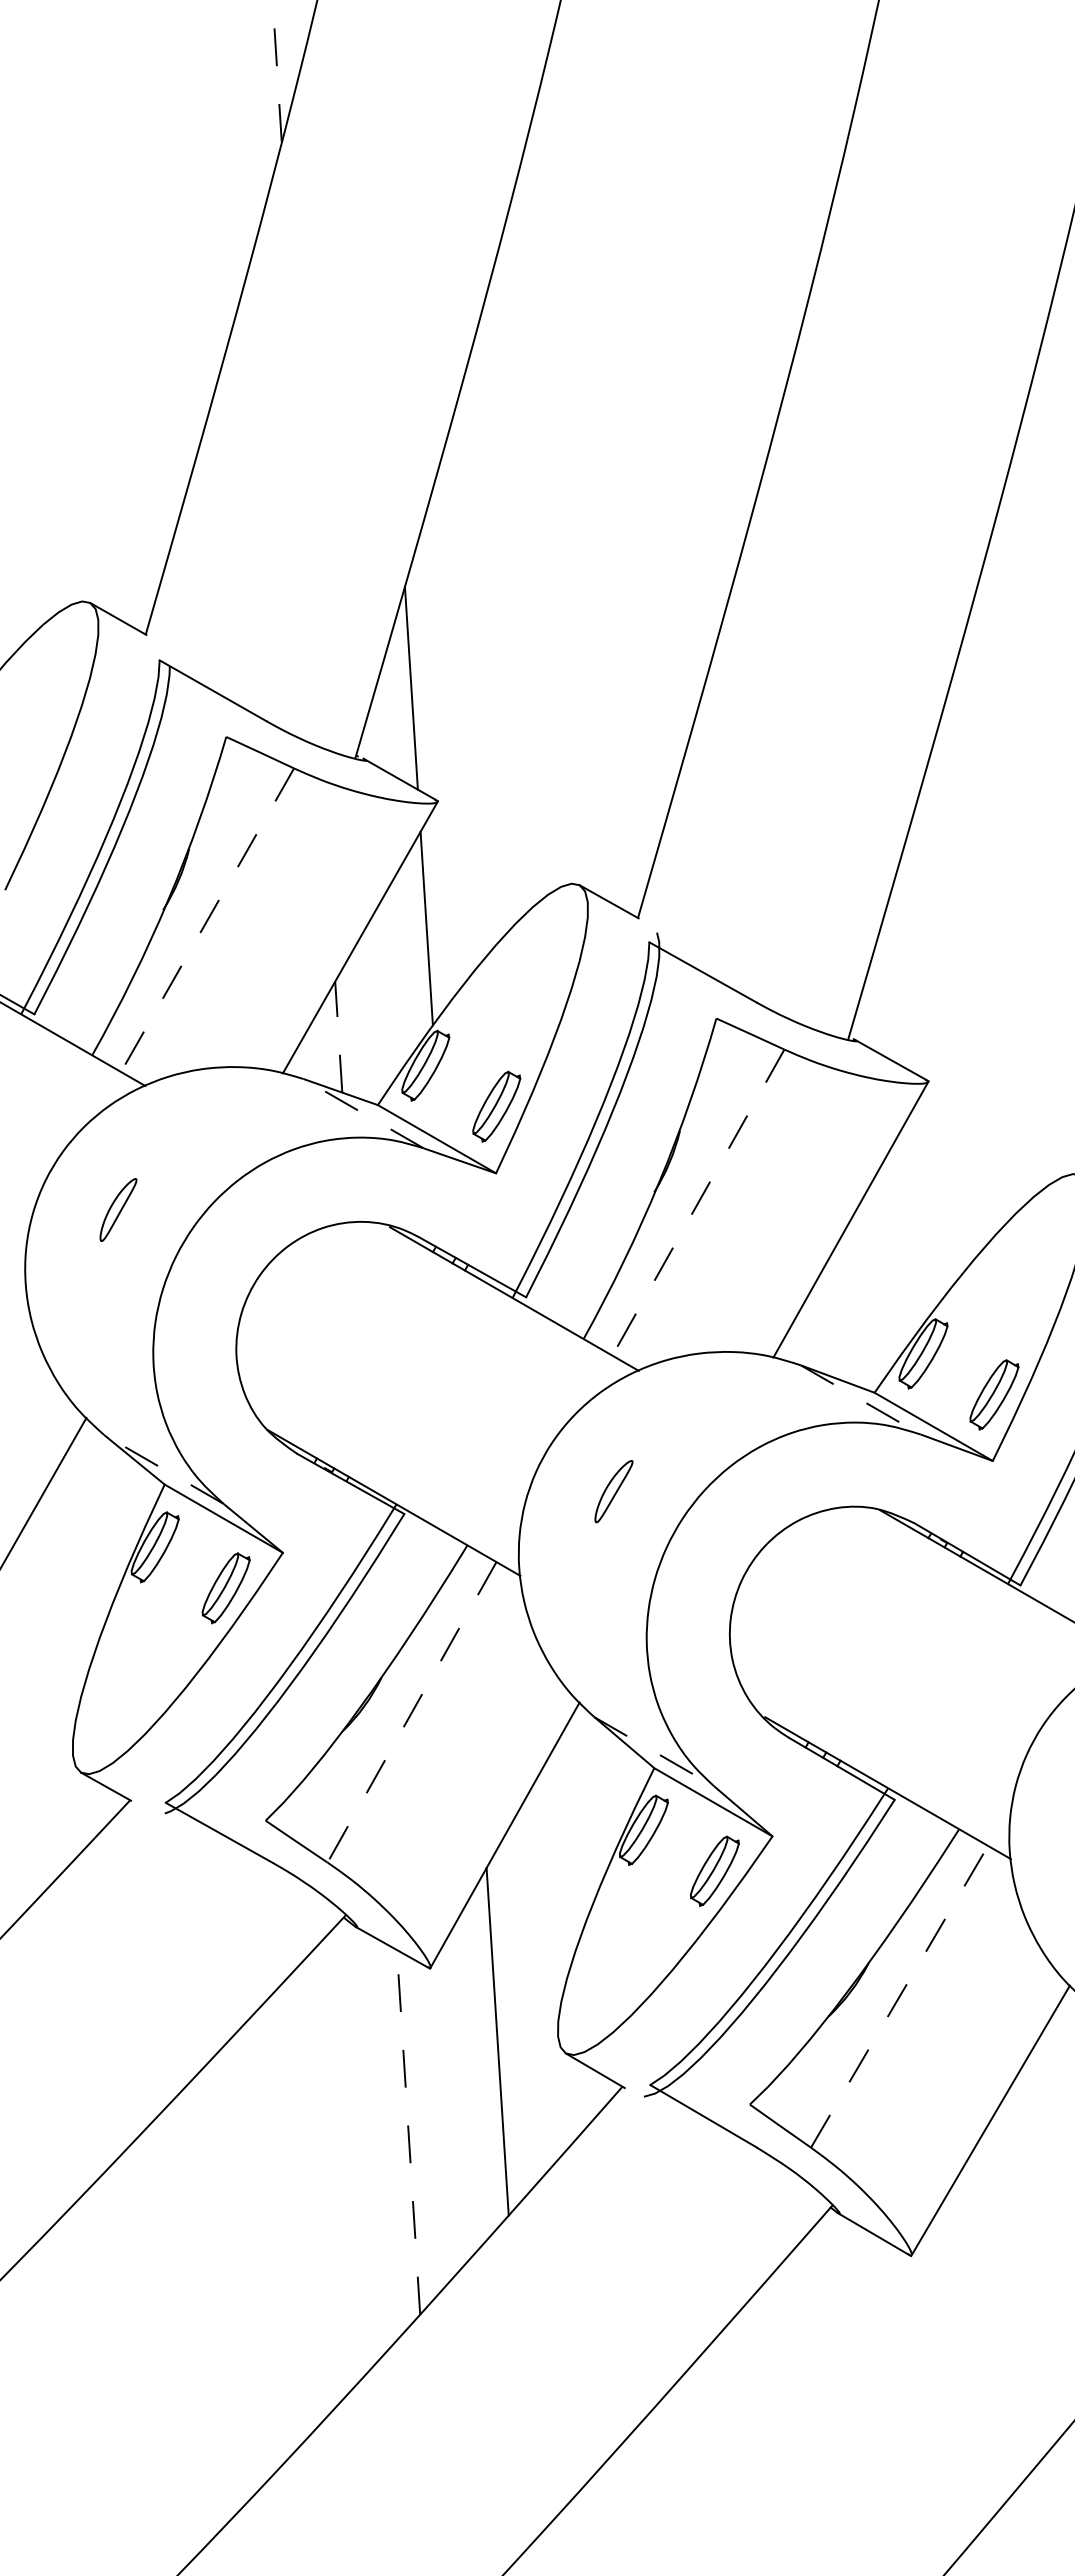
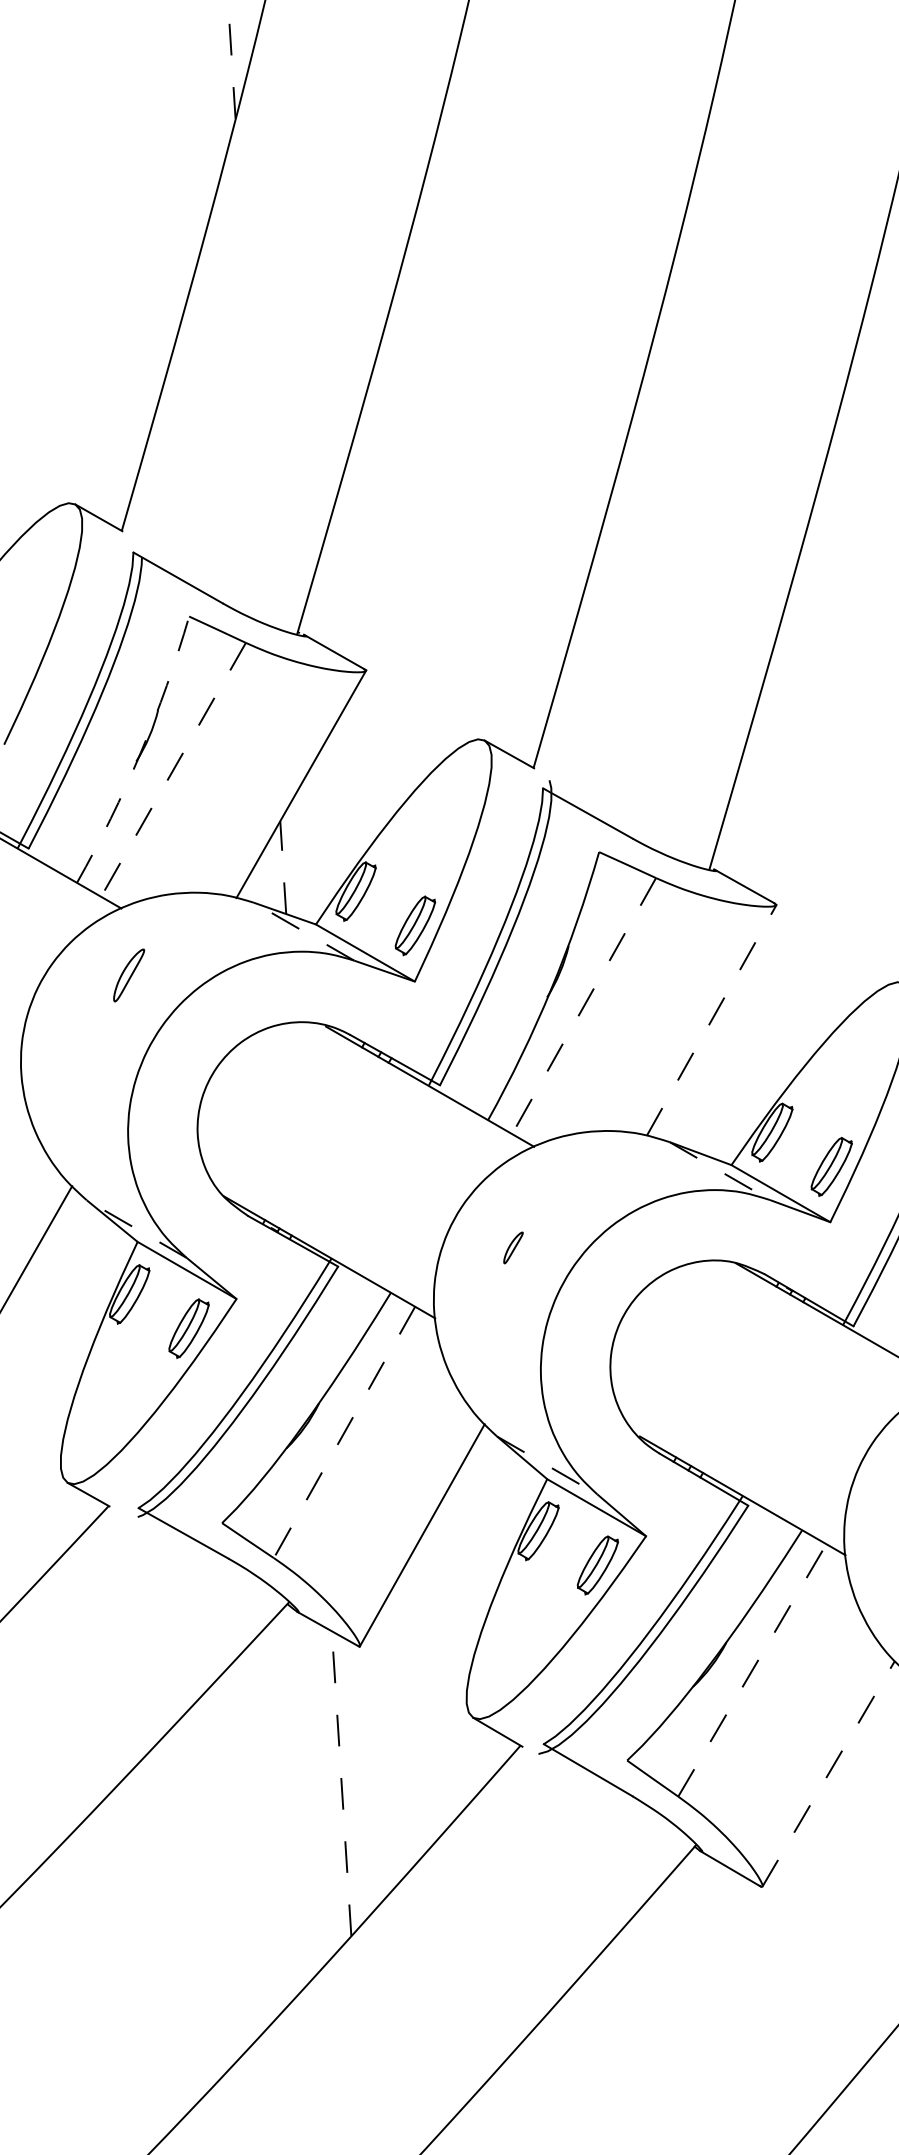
line: (410, 687) -> (343, 575), removed
arc: (168, 899) -> (140, 752), solid -> dashed
line: (426, 928) -> (356, 776), removed
part: (118, 1209) -> (129, 975), moved
line: (851, 1219) -> (712, 1020), solid -> dashed
part: (613, 1491) -> (513, 1247), size x0.6
line: (497, 2041) -> (416, 1707), removed
line: (990, 2120) -> (828, 1773), solid -> dashed

